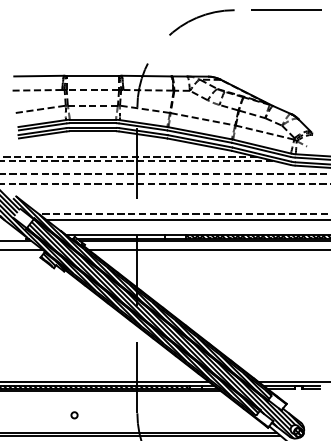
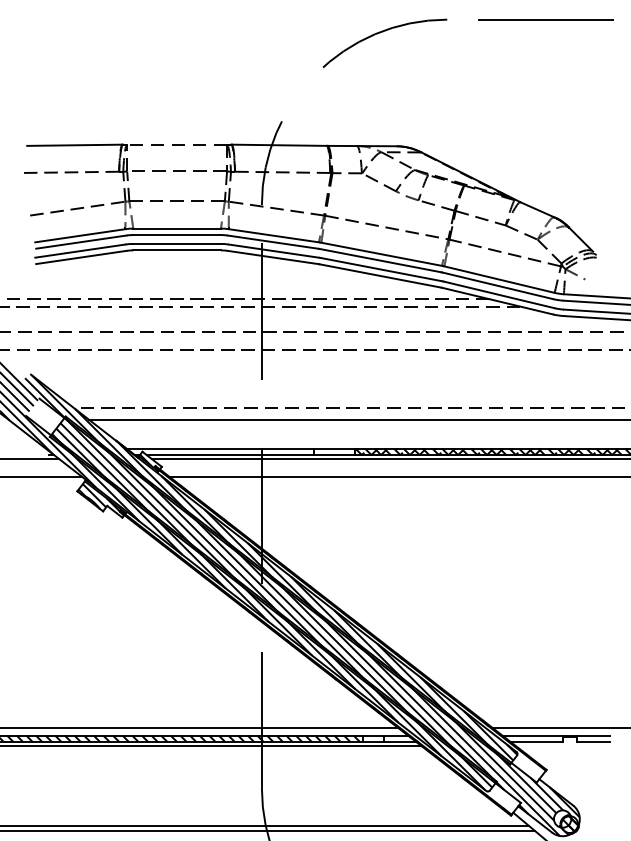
line: (92, 75) -> (176, 144), solid -> dashed
circle: (74, 415) -> (142, 792), removed

